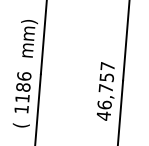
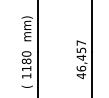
text: (24, 75) -> (26, 53), 1186 -> 1180
text: (104, 88) -> (80, 57), 46,757 -> 46,457

